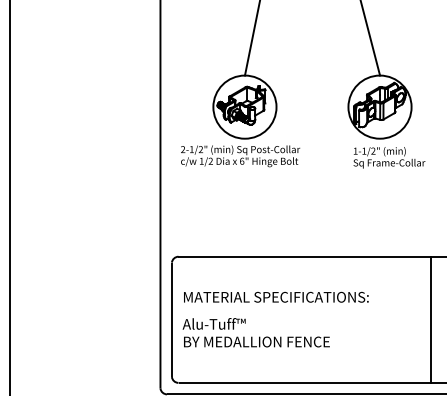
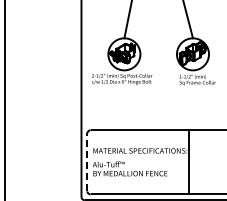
line: (172, 318) -> (87, 161), solid -> dashed
line: (430, 320) -> (188, 162), moved

